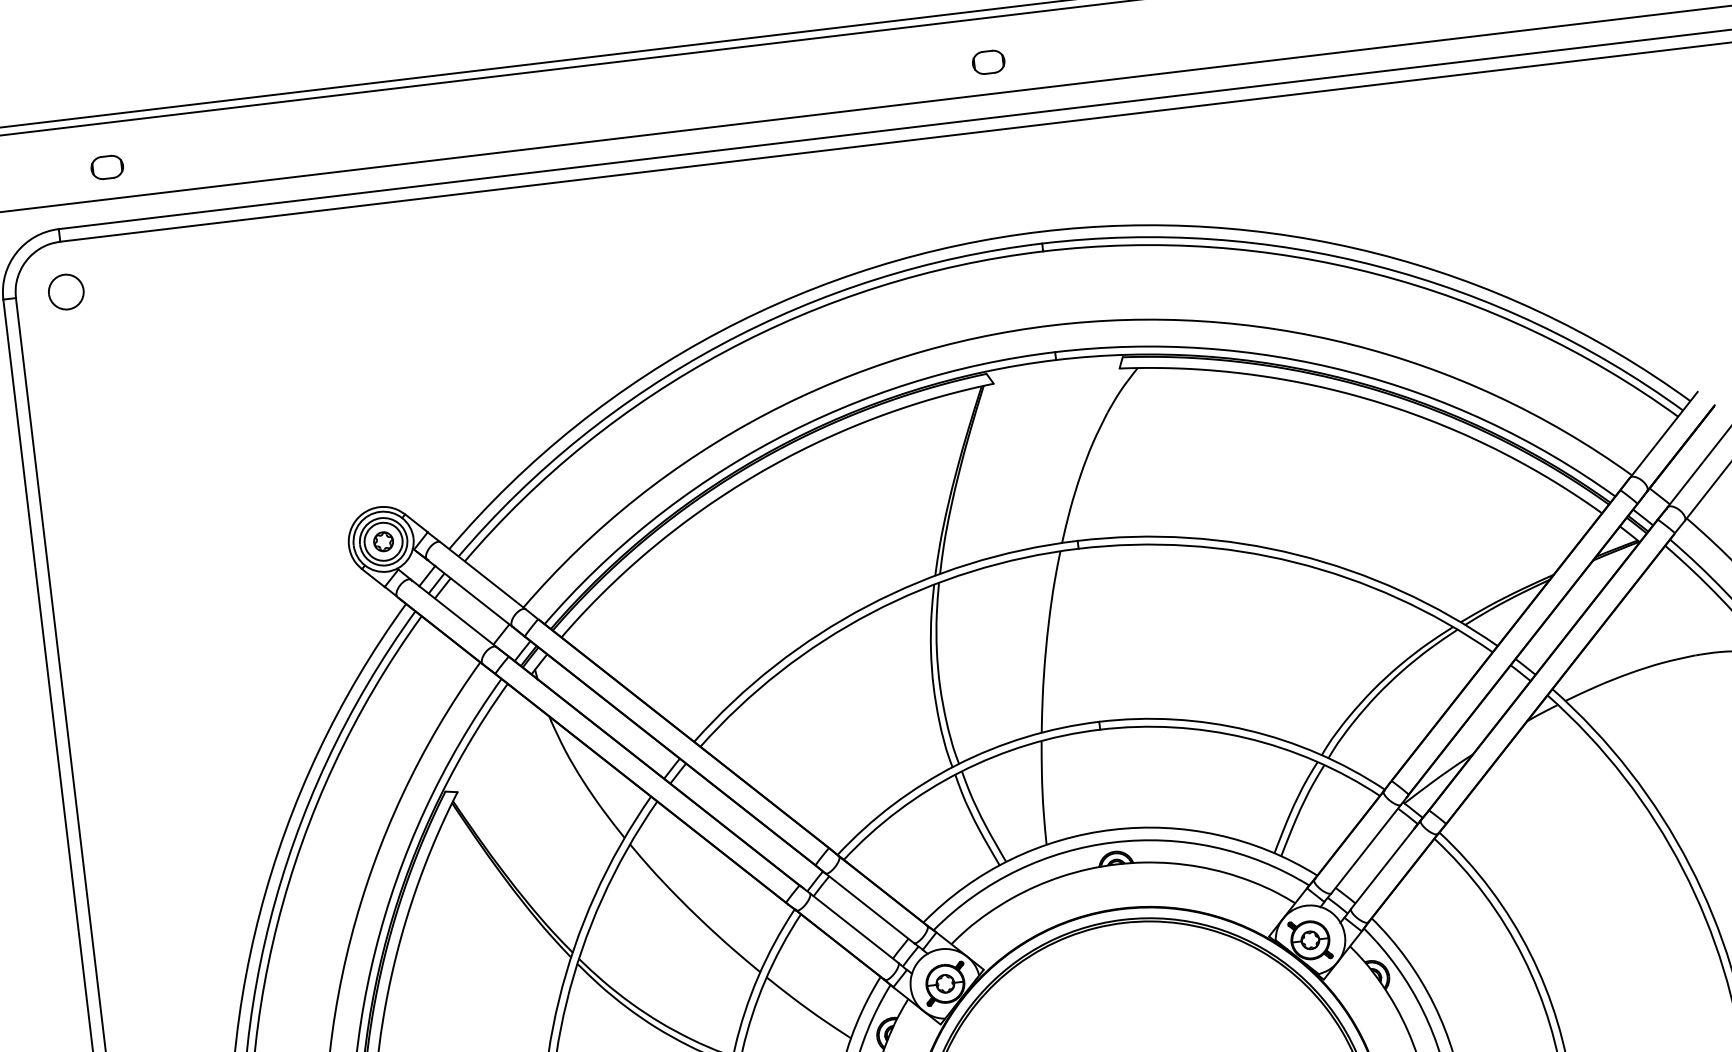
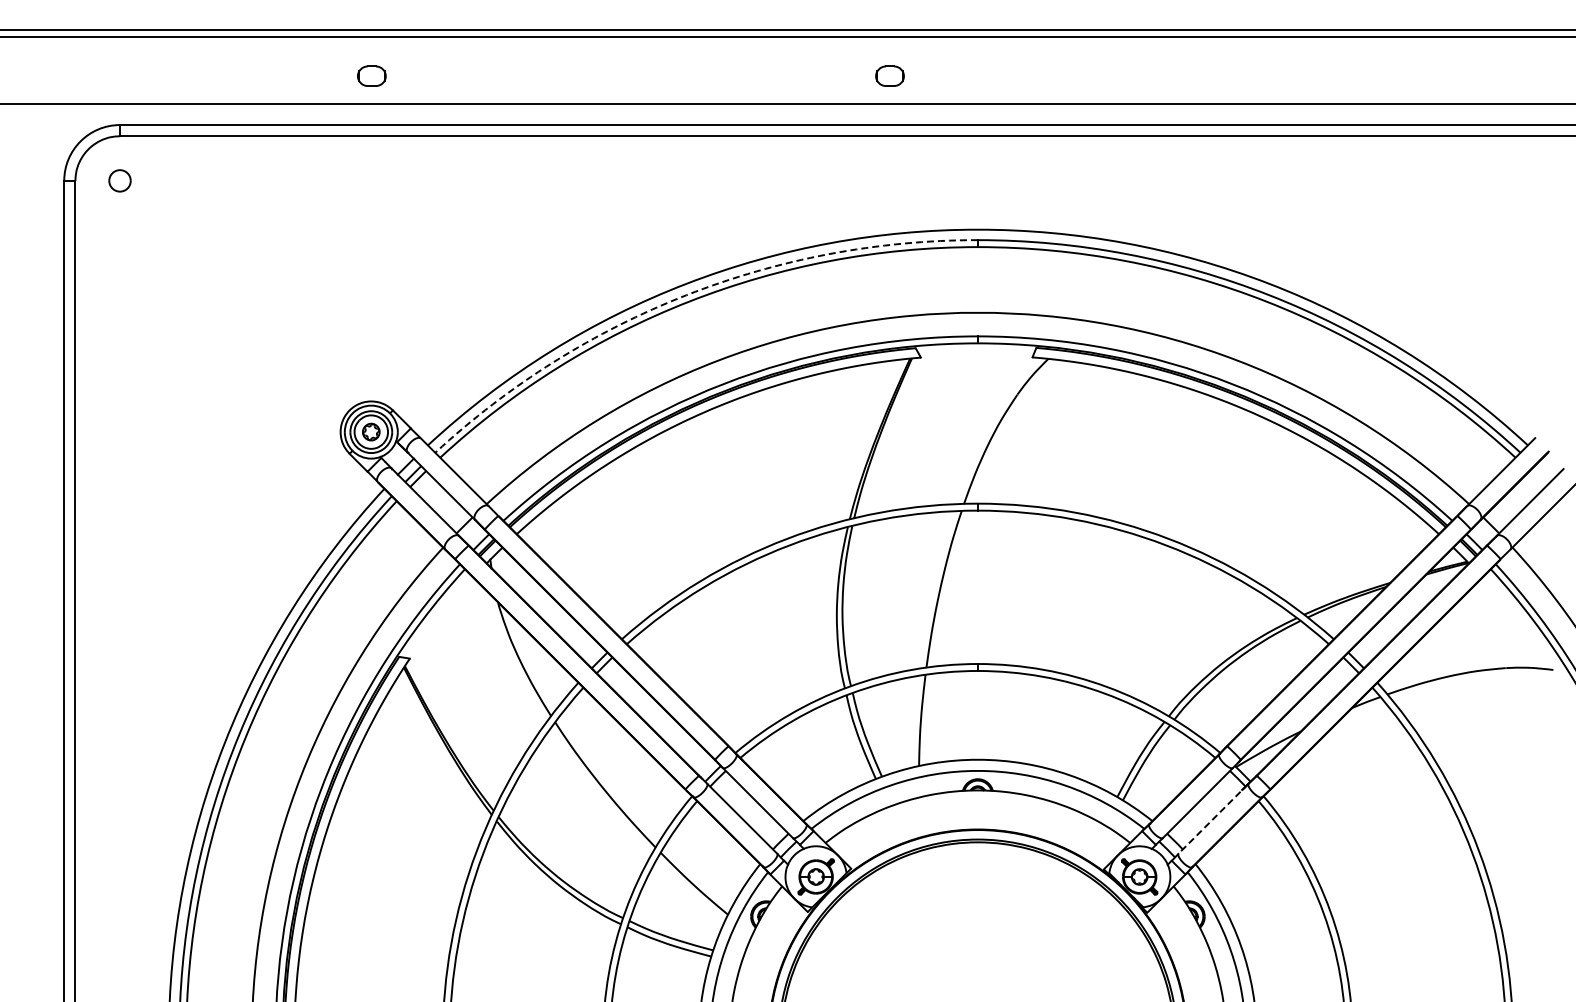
part: (988, 61) -> (889, 75), moved
part: (106, 166) -> (371, 75), moved
part: (65, 291) -> (119, 180), size x0.7
arc: (720, 345) -> (686, 295), solid -> dashed
line: (1385, 865) -> (1213, 819), solid -> dashed

